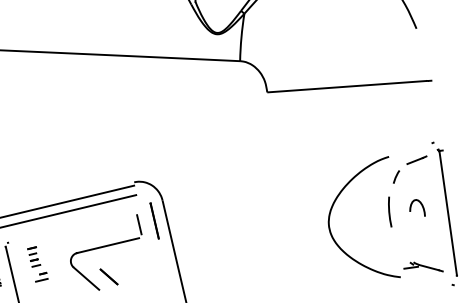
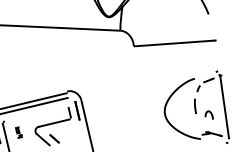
curve: (414, 204) -> (207, 113), moved
part: (36, 264) -> (18, 132), size x0.6

